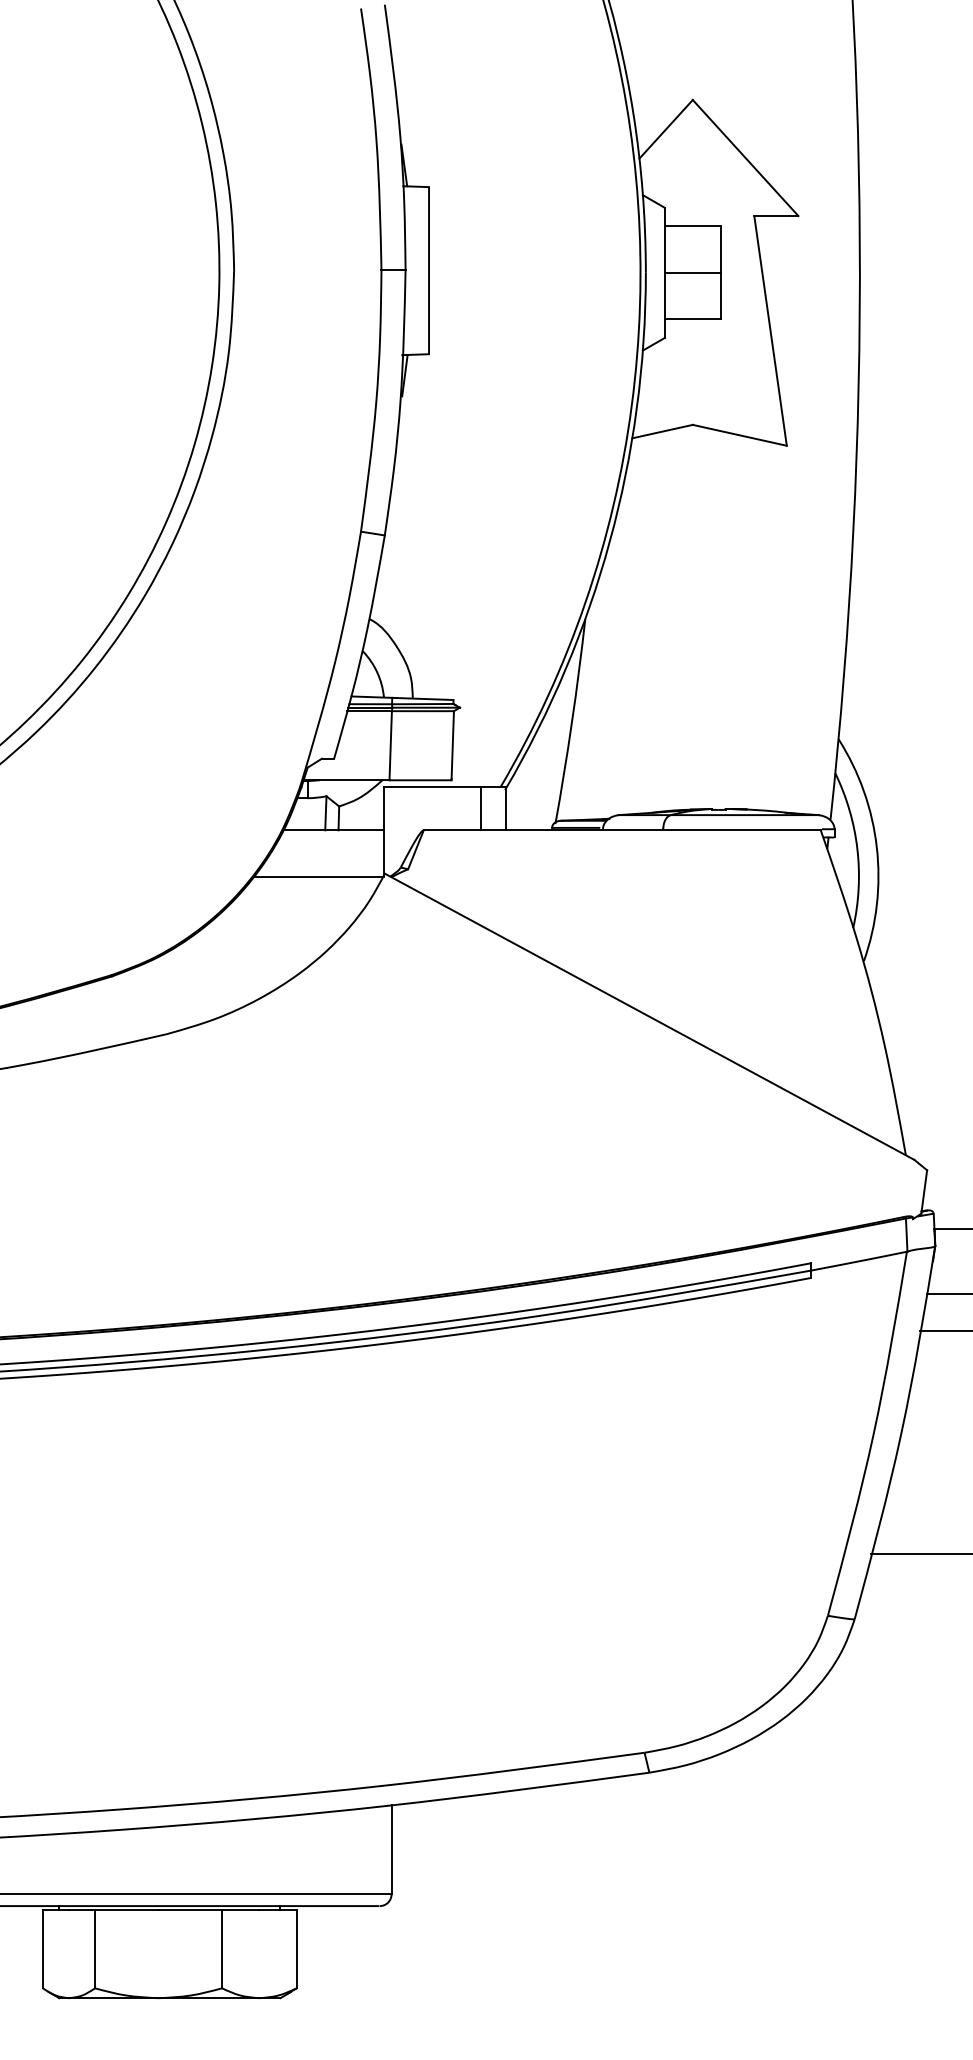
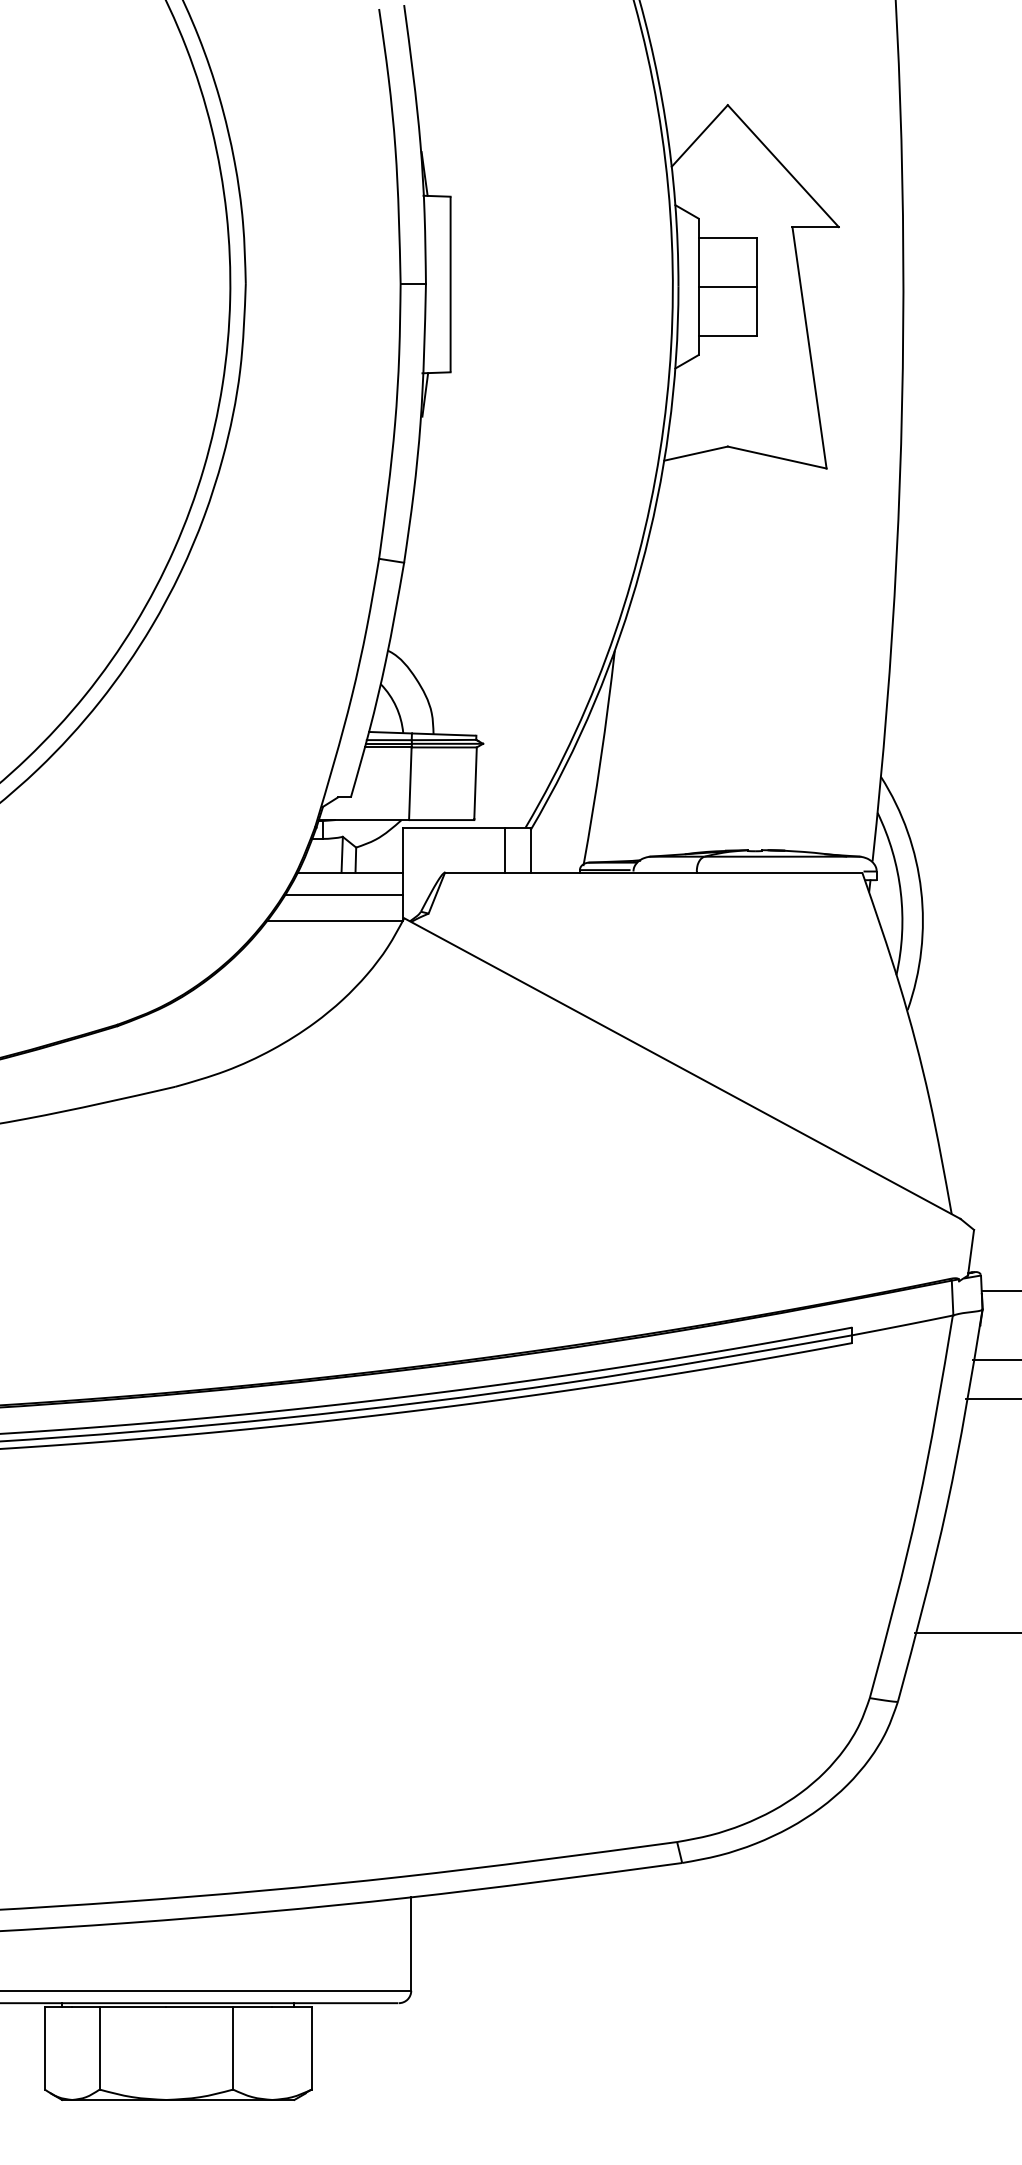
line: (327, 851) -> (343, 894), added

